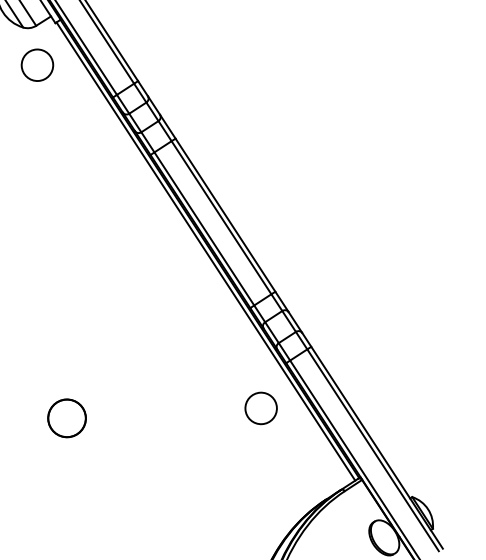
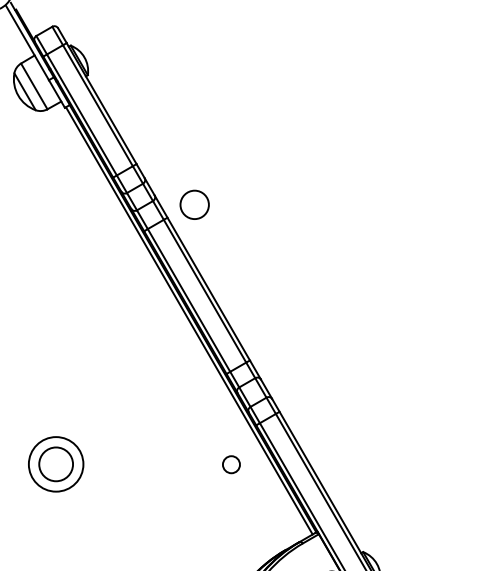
circle: (37, 64) -> (194, 204), moved
circle: (261, 408) -> (231, 464), size x0.6
circle: (67, 418) -> (56, 464), size x1.6

